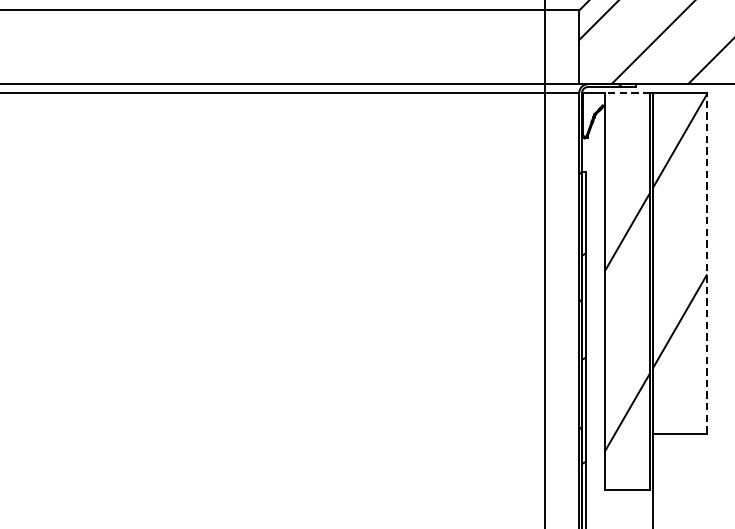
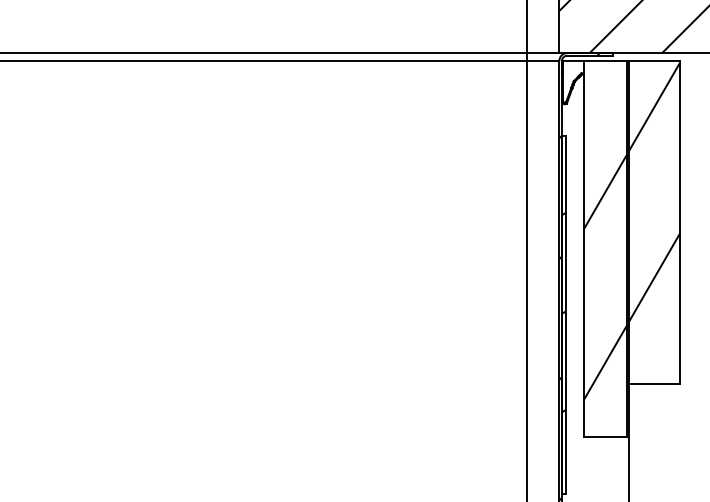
line: (628, 93) -> (605, 61), dashed -> solid
line: (707, 262) -> (680, 221), dashed -> solid

